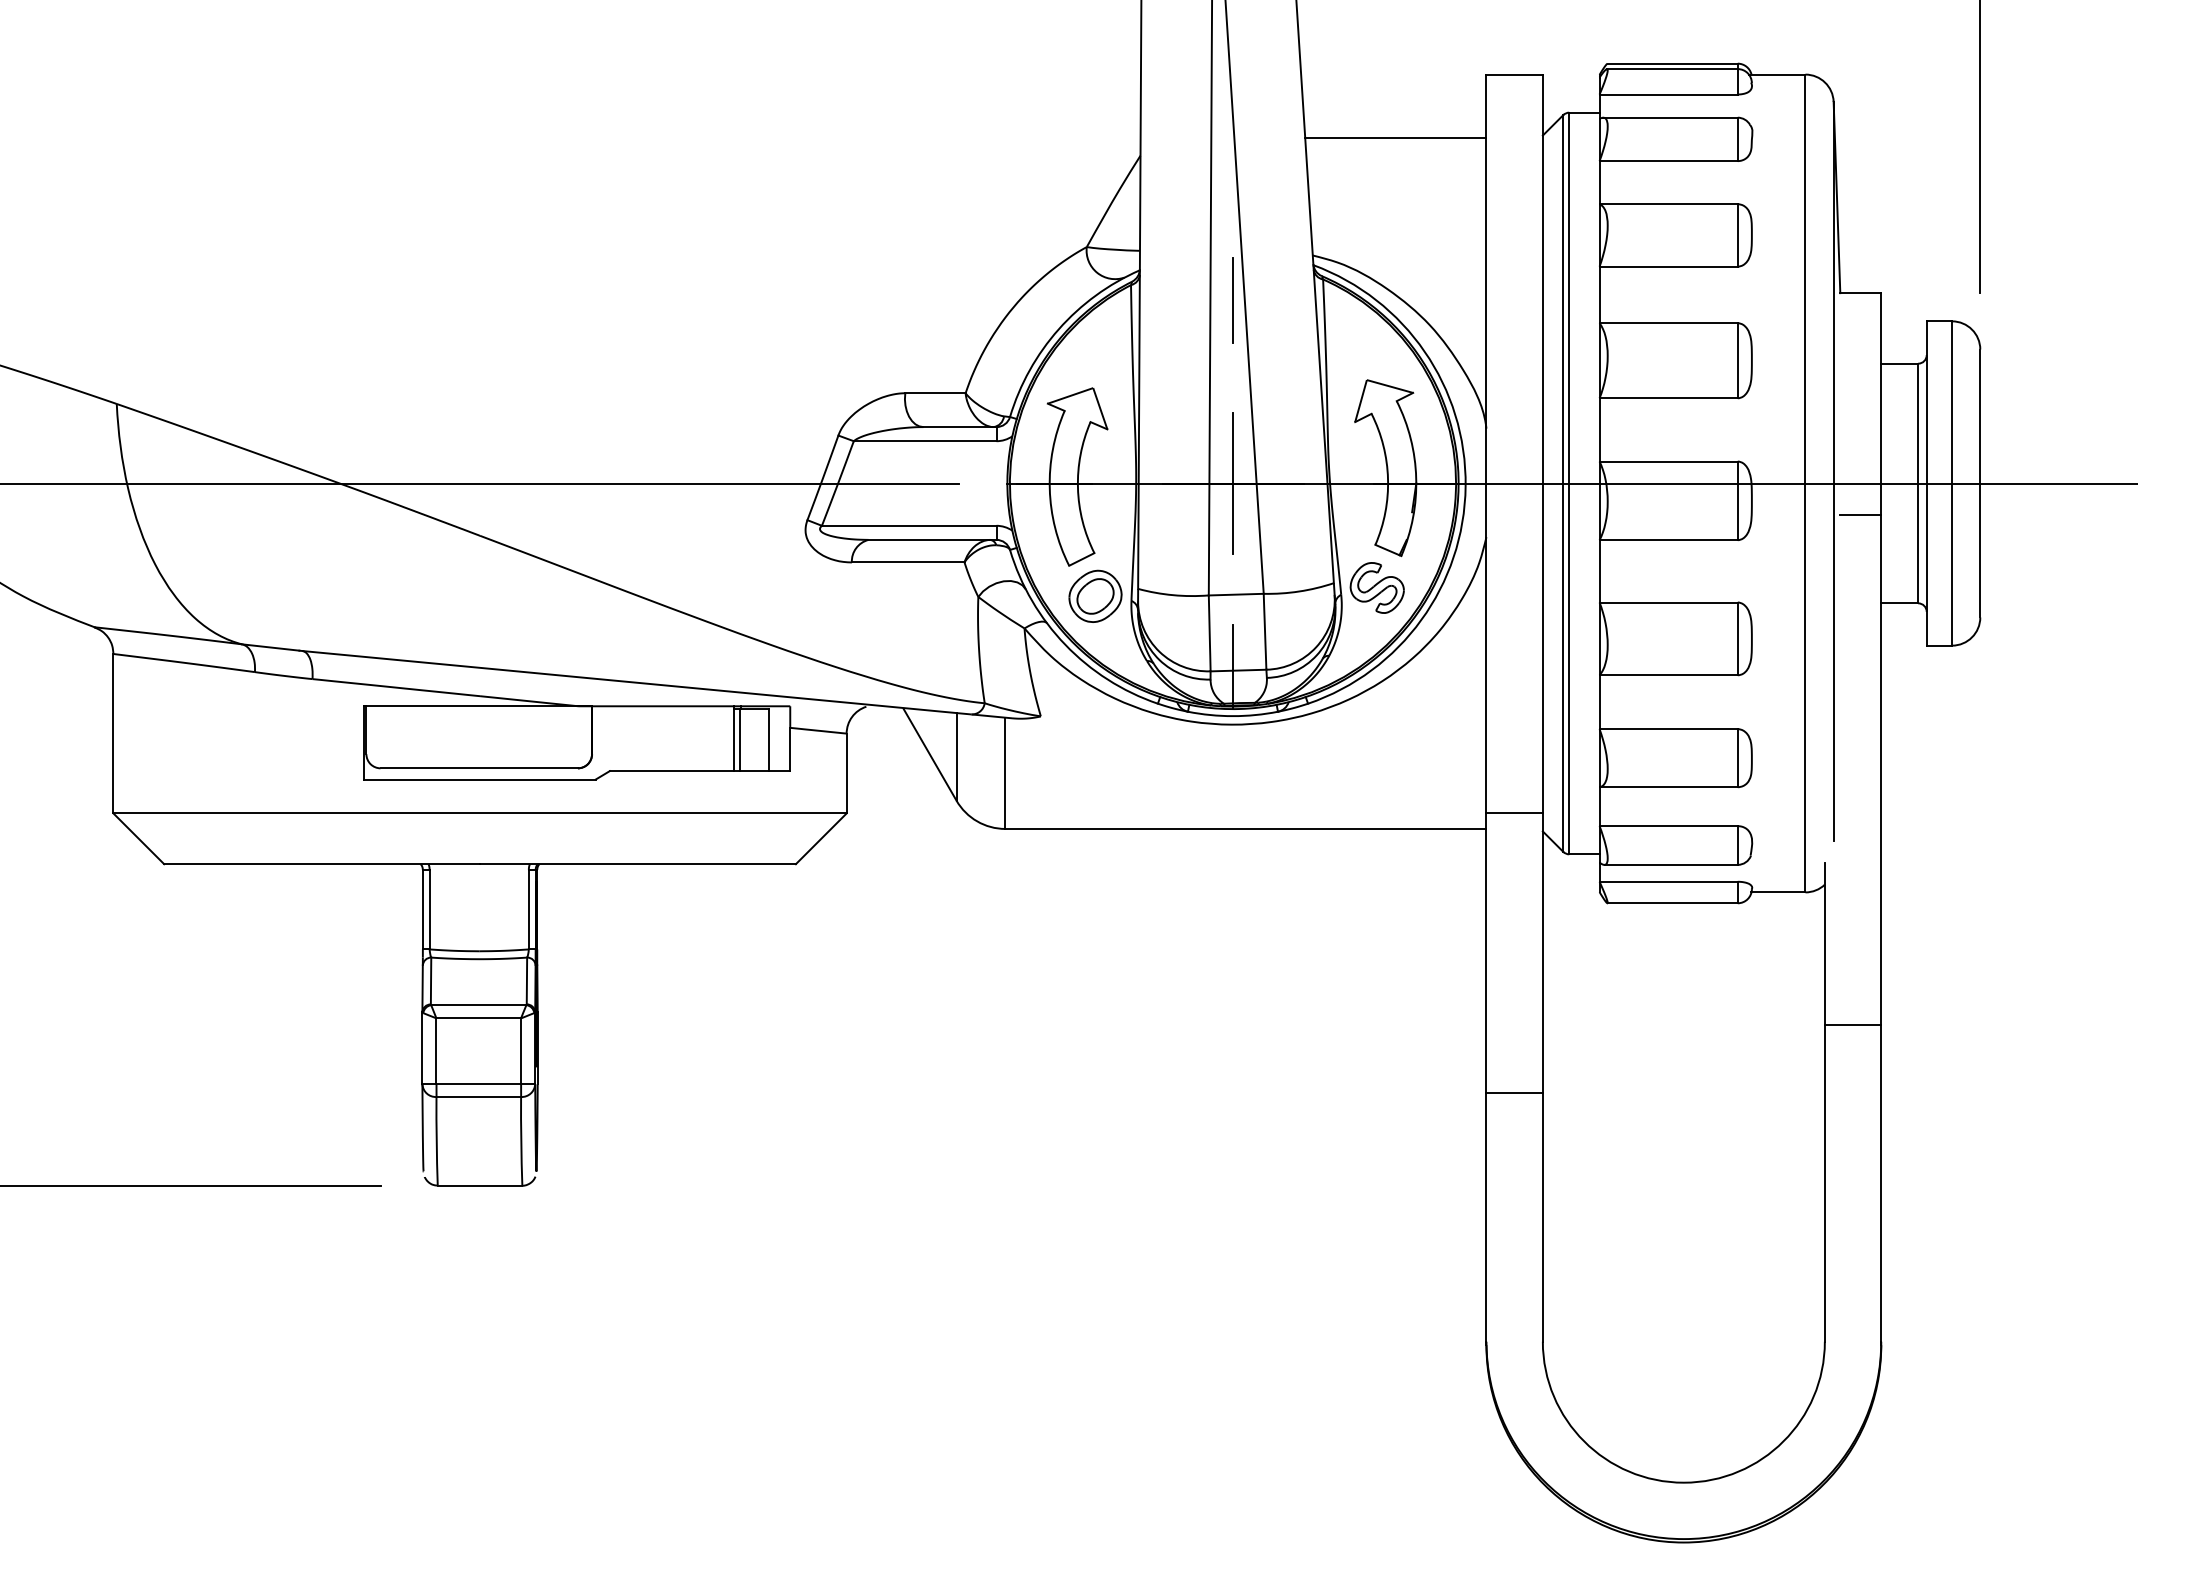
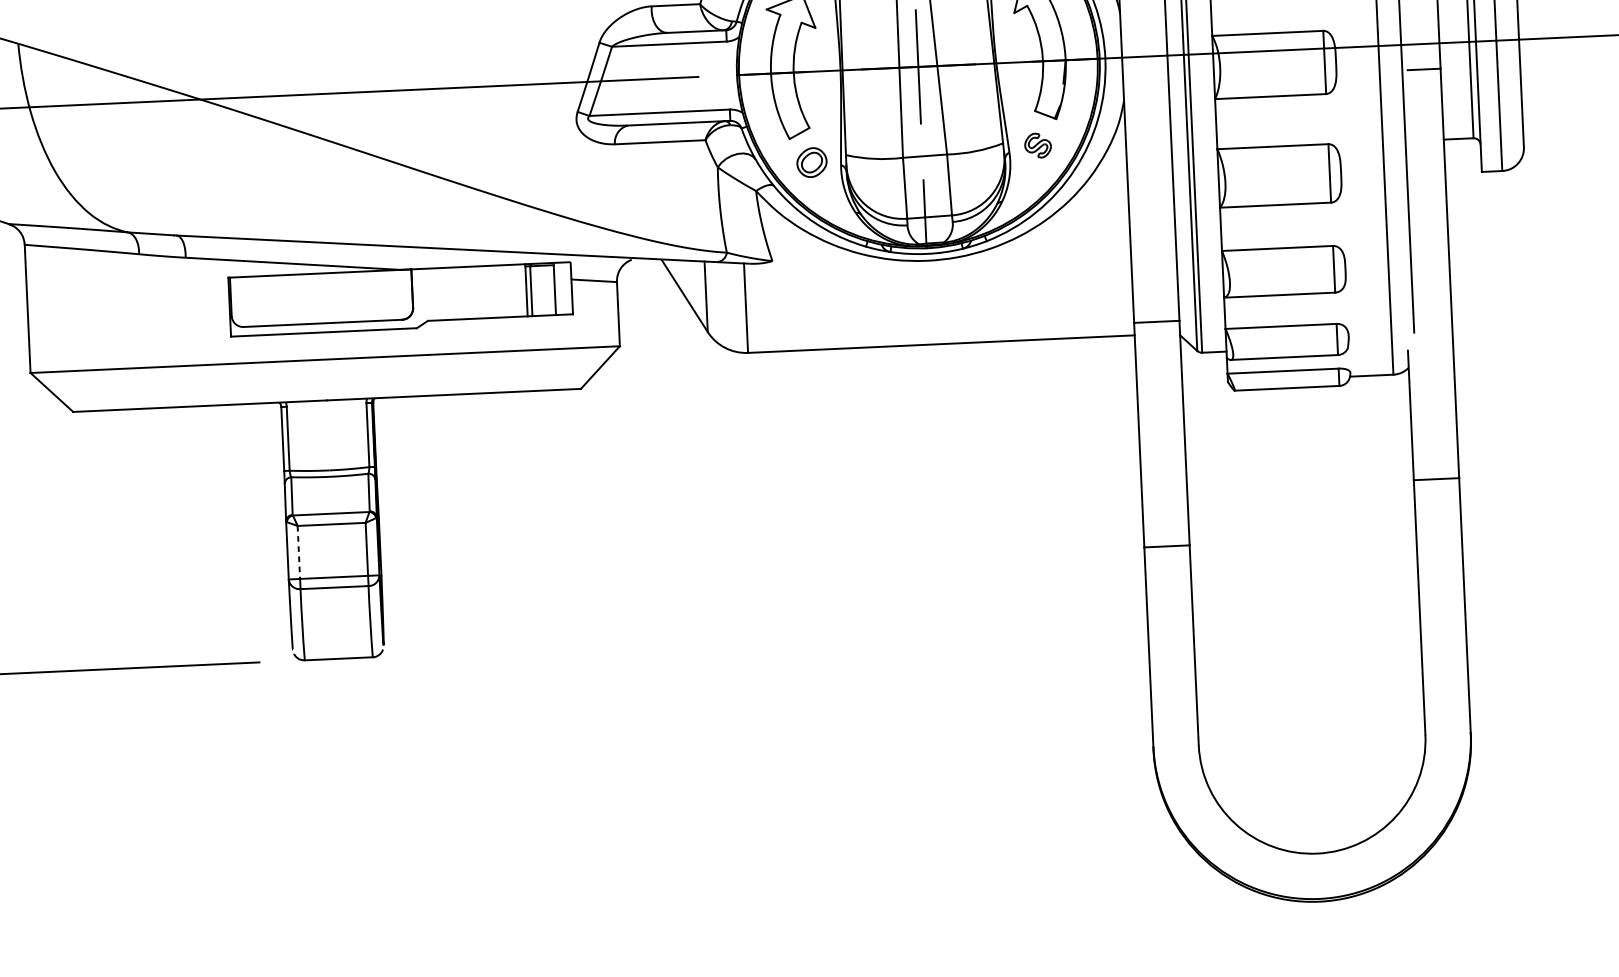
part: (1376, 587) -> (1037, 145), size x0.6
part: (1095, 595) -> (811, 161), size x0.7
line: (436, 1051) -> (298, 552), solid -> dashed

